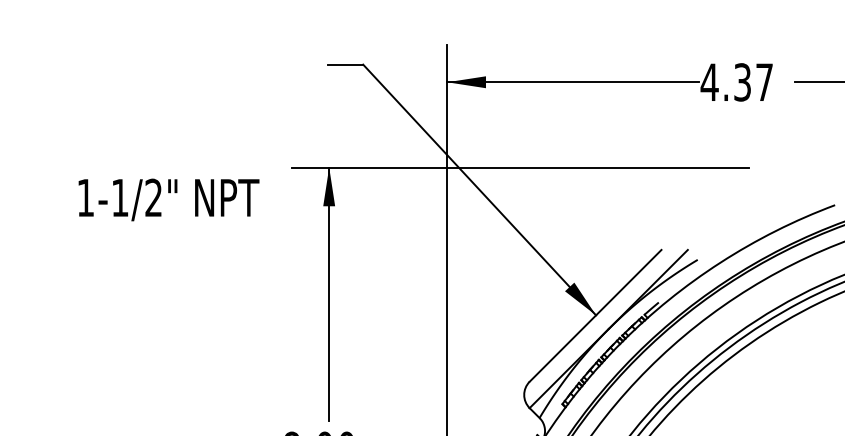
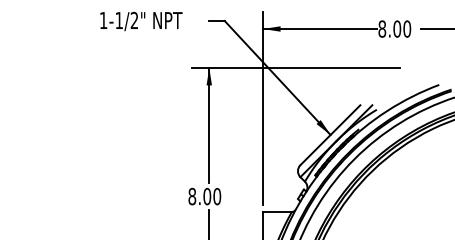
text: (736, 81) -> (394, 28), 4.37 -> 8.00
text: (169, 199) -> (141, 21), moved

